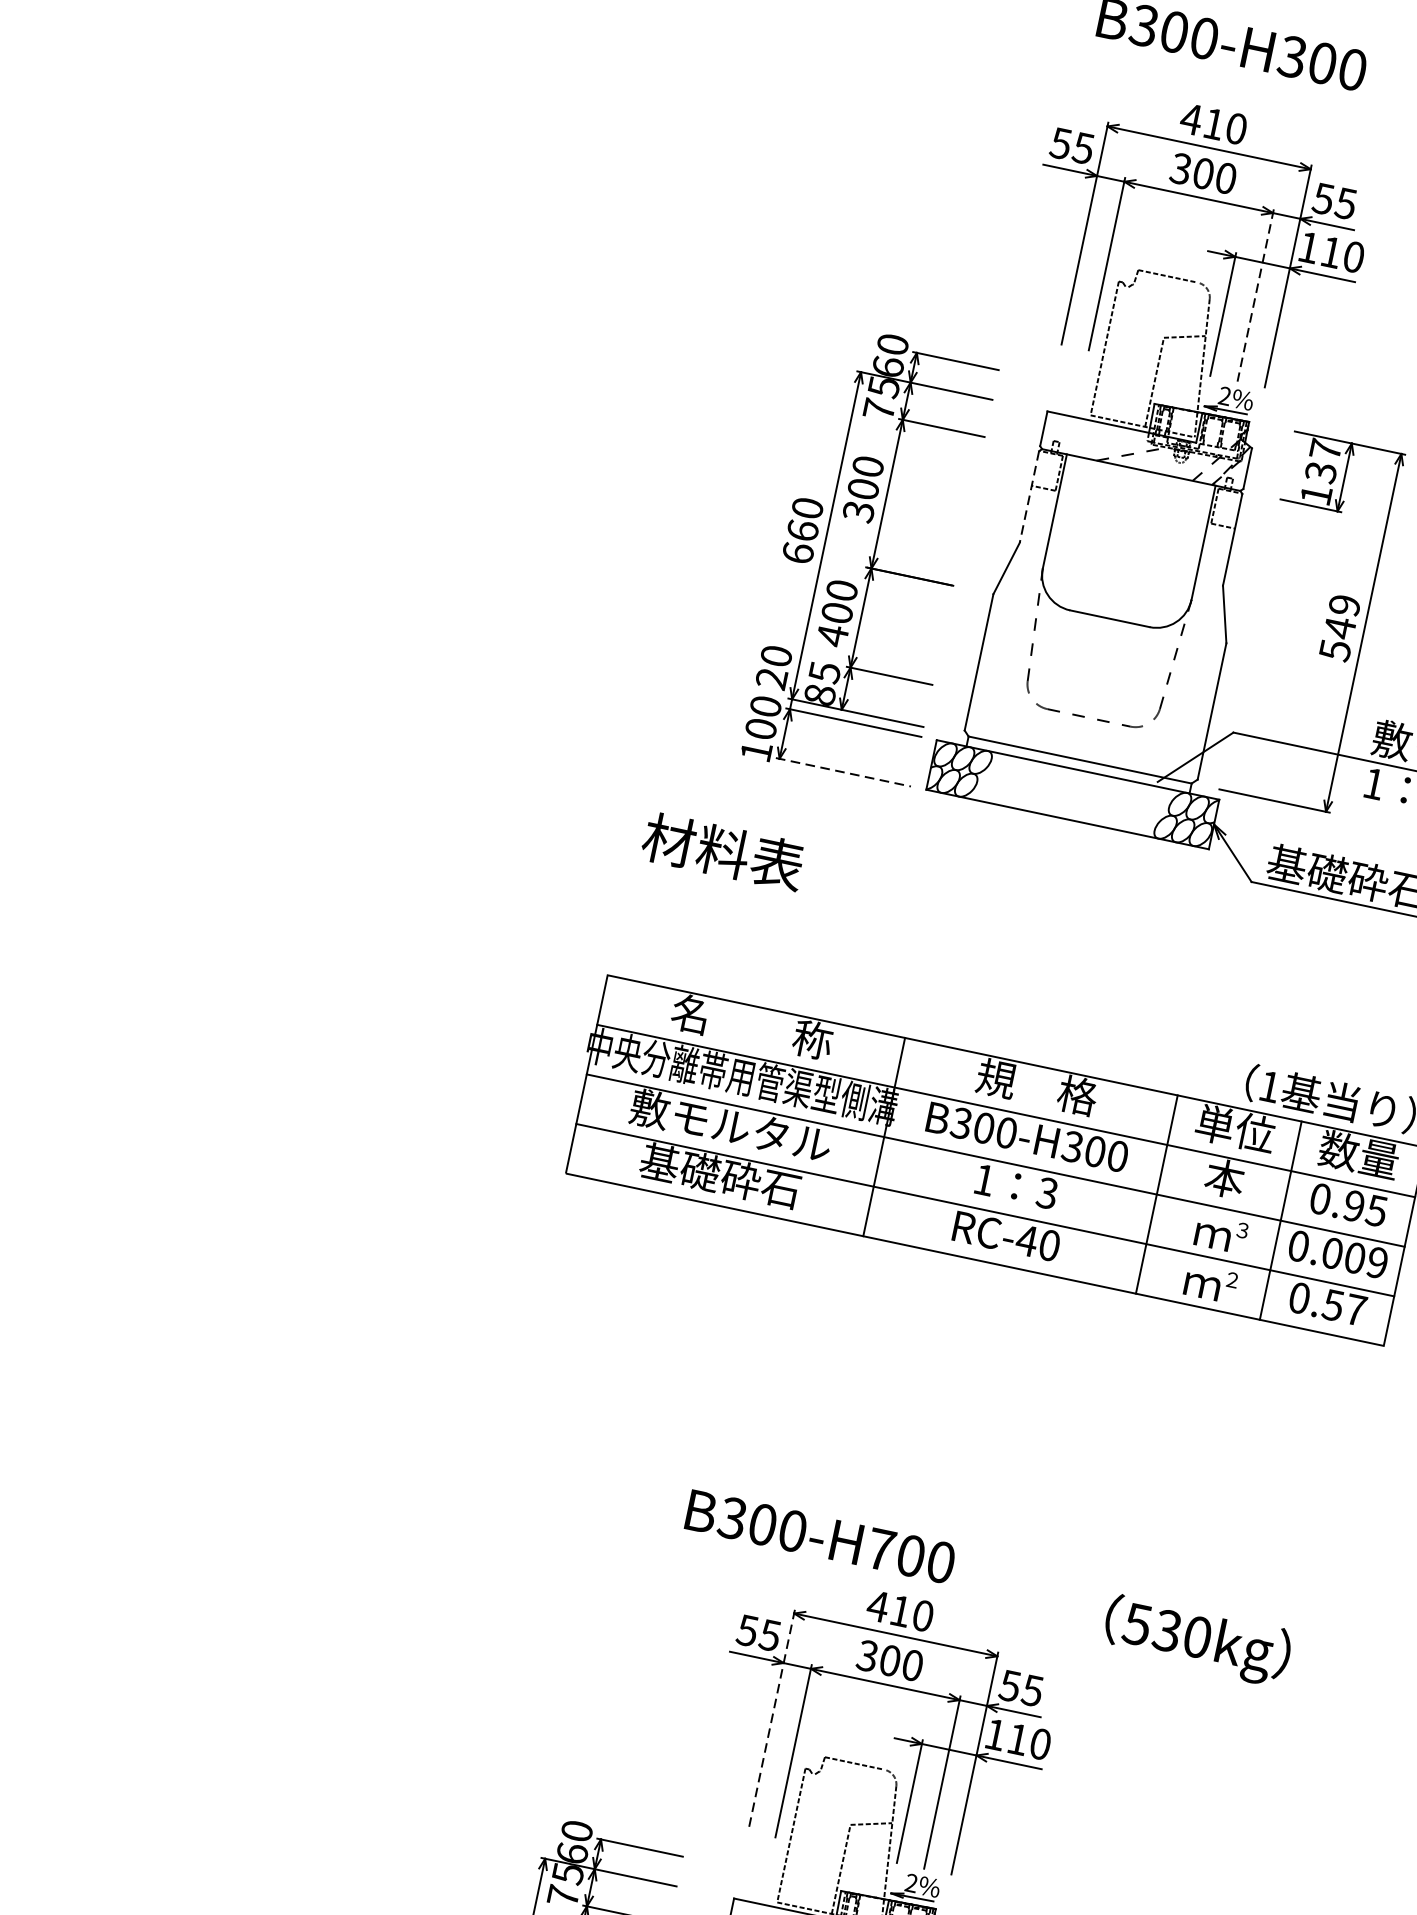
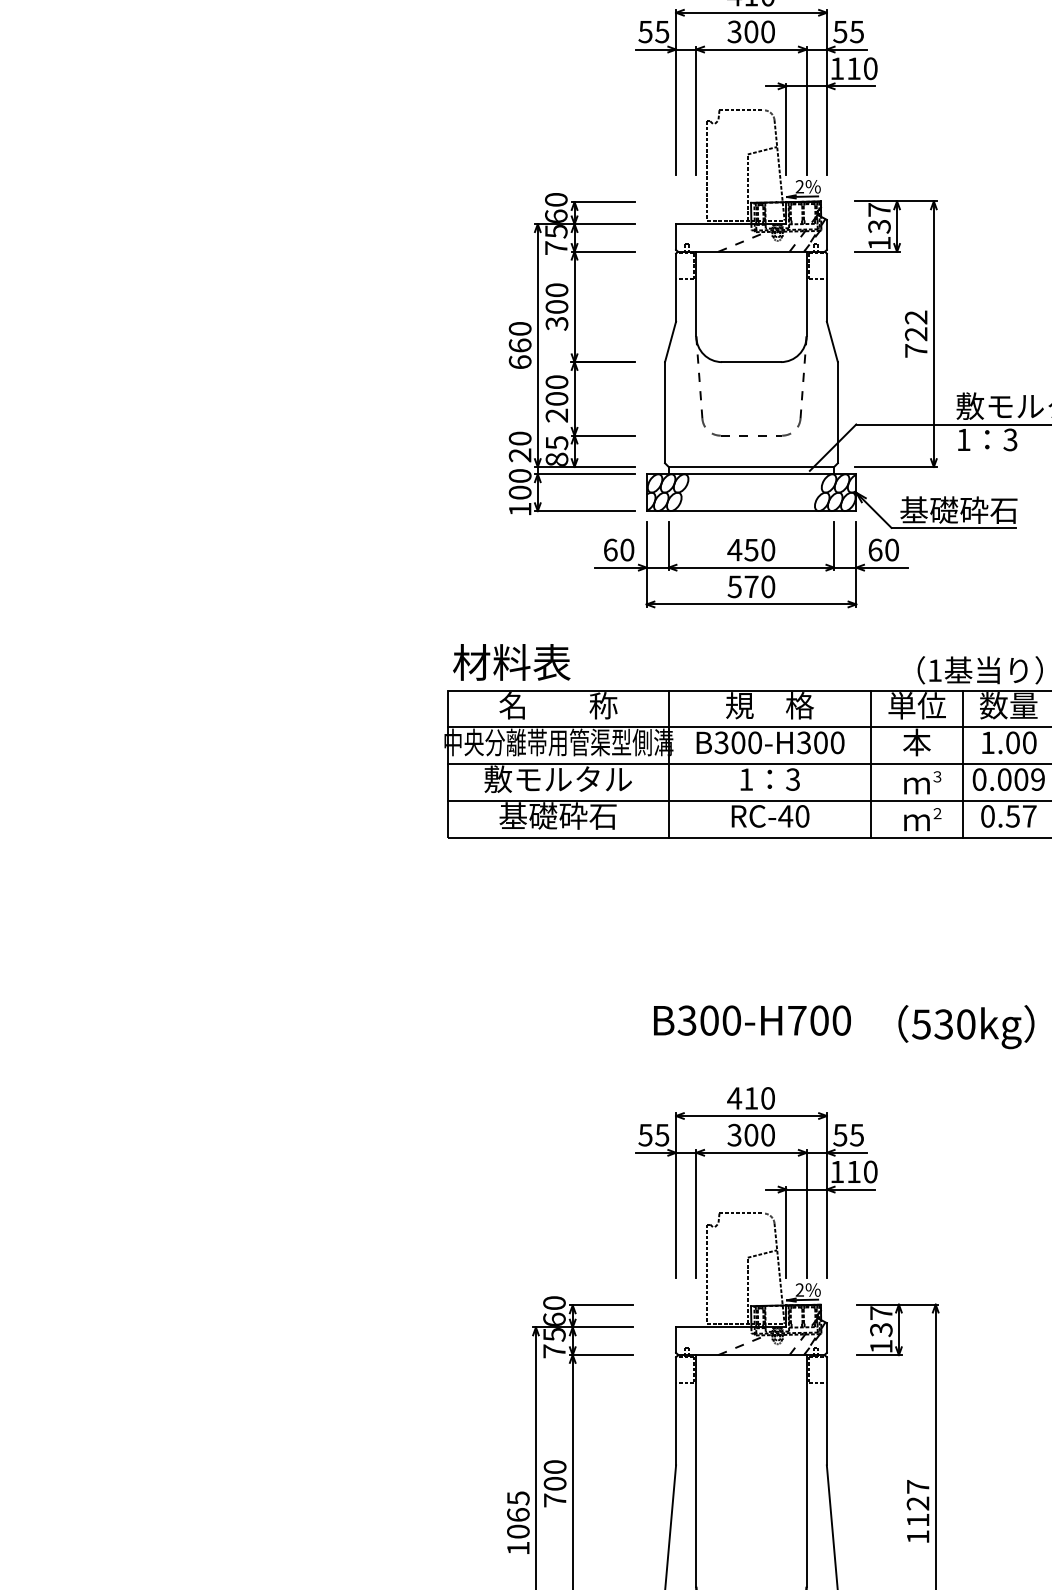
line: (1255, 295) -> (806, 110), dashed -> solid
line: (1029, 498) -> (676, 288), dashed -> solid
text: (1340, 628) -> (916, 334), 549 -> 722
text: (831, 635) -> (556, 415), 400 -> 200
line: (843, 772) -> (585, 511), dashed -> solid
text: (723, 851) -> (511, 662), moved
part: (1052, 891) -> (751, 564), added
text: (1348, 1204) -> (1008, 742), 0.95 -> 1.00
text: (820, 1536) -> (752, 1020), moved
text: (1197, 1641) -> (966, 1027), moved
line: (771, 1722) -> (676, 1196), dashed -> solid

